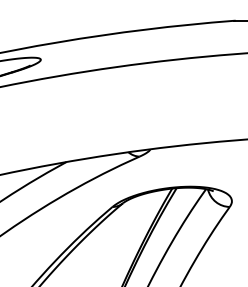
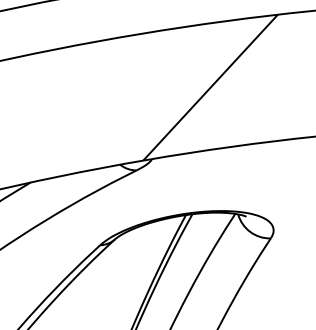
hatch: (192, 101) -> (210, 87), added

